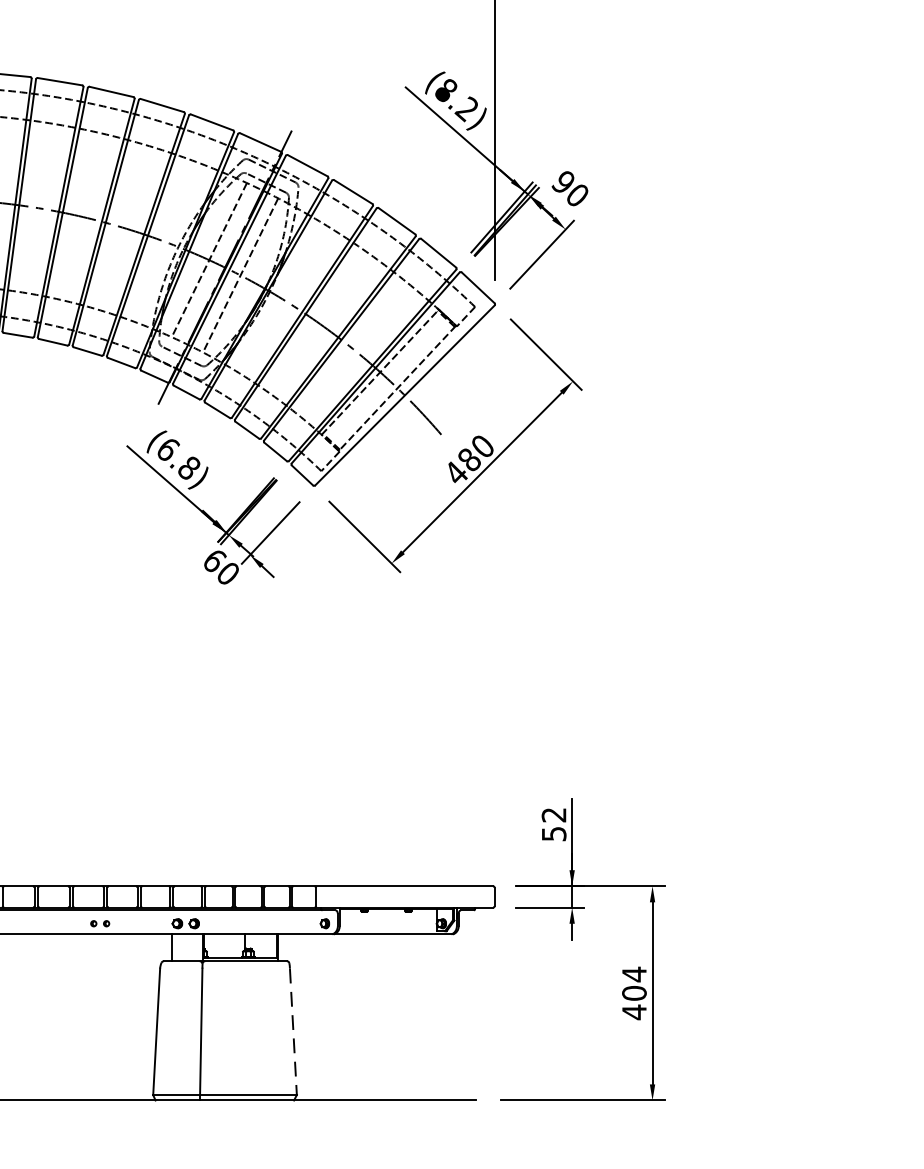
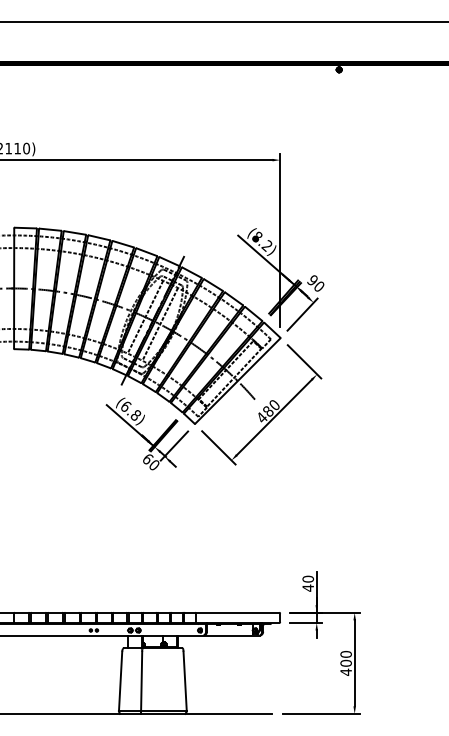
text: (554, 824) -> (308, 583), 52 -> 40
text: (633, 974) -> (345, 654), 404 -> 400
line: (294, 1031) -> (185, 681), dashed -> solid

